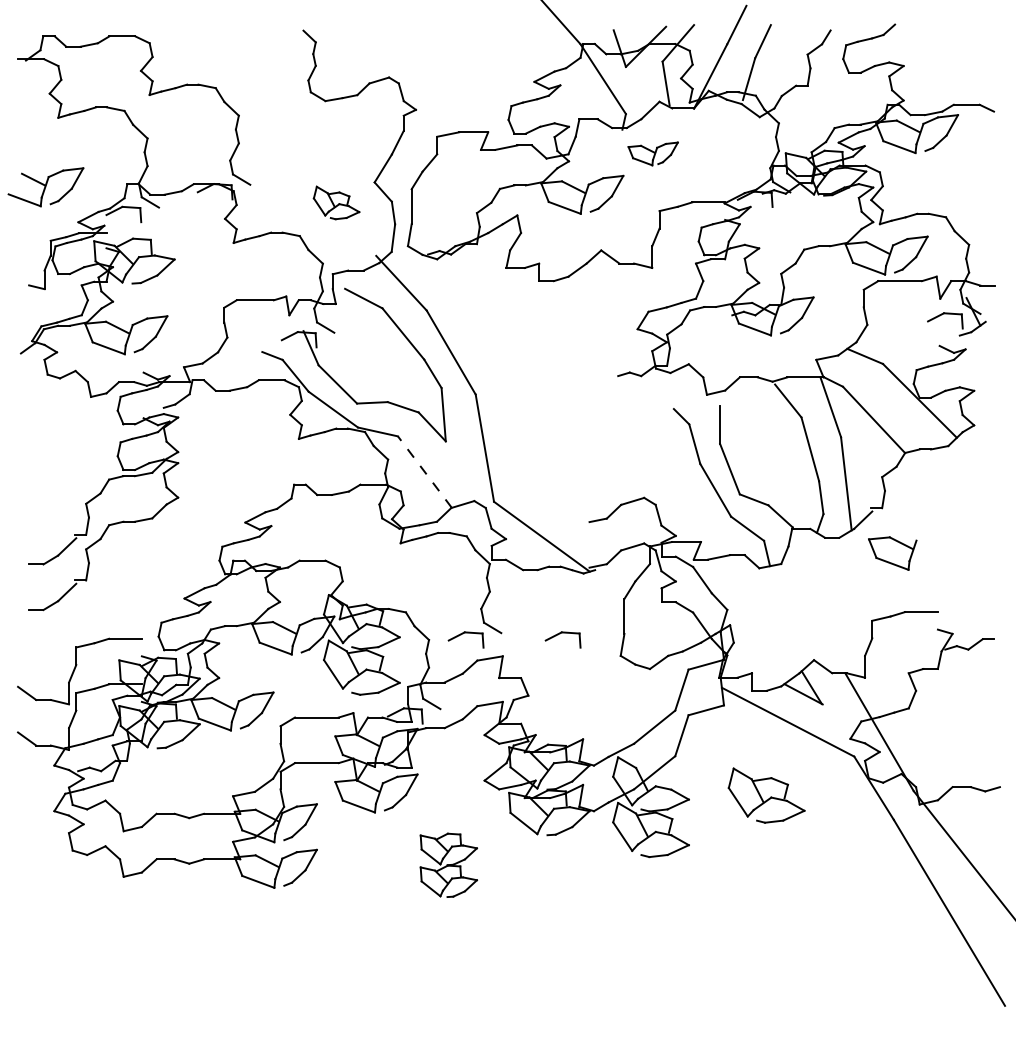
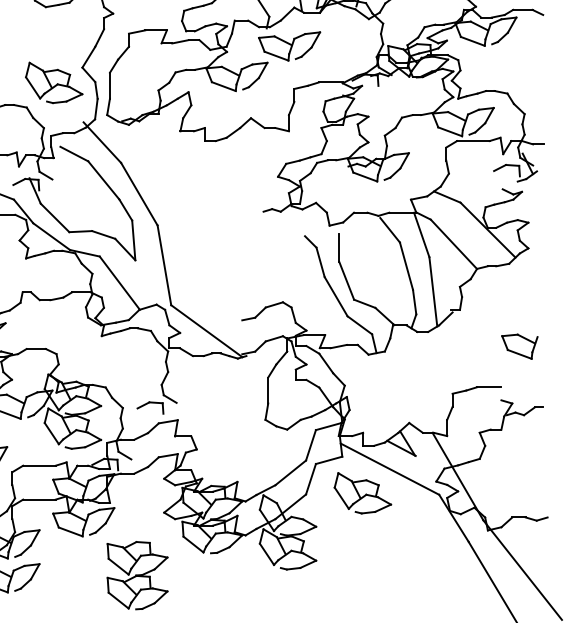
part: (653, 153) -> (289, 46), size x1.67
part: (336, 202) -> (54, 82), size x1.67
line: (424, 472) -> (119, 283), dashed -> solid
part: (892, 553) -> (519, 346), moved
part: (562, 639) -> (222, 407), removed
part: (766, 795) -> (362, 493), moved
part: (448, 865) -> (137, 575), size x1.43

